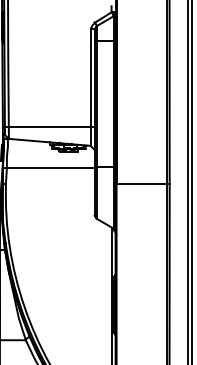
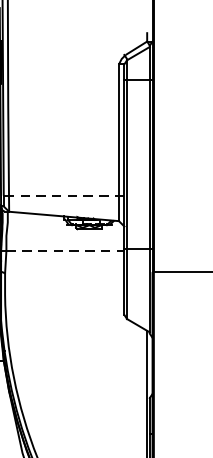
line: (51, 126) -> (66, 195), solid -> dashed
line: (50, 167) -> (65, 250), solid -> dashed

